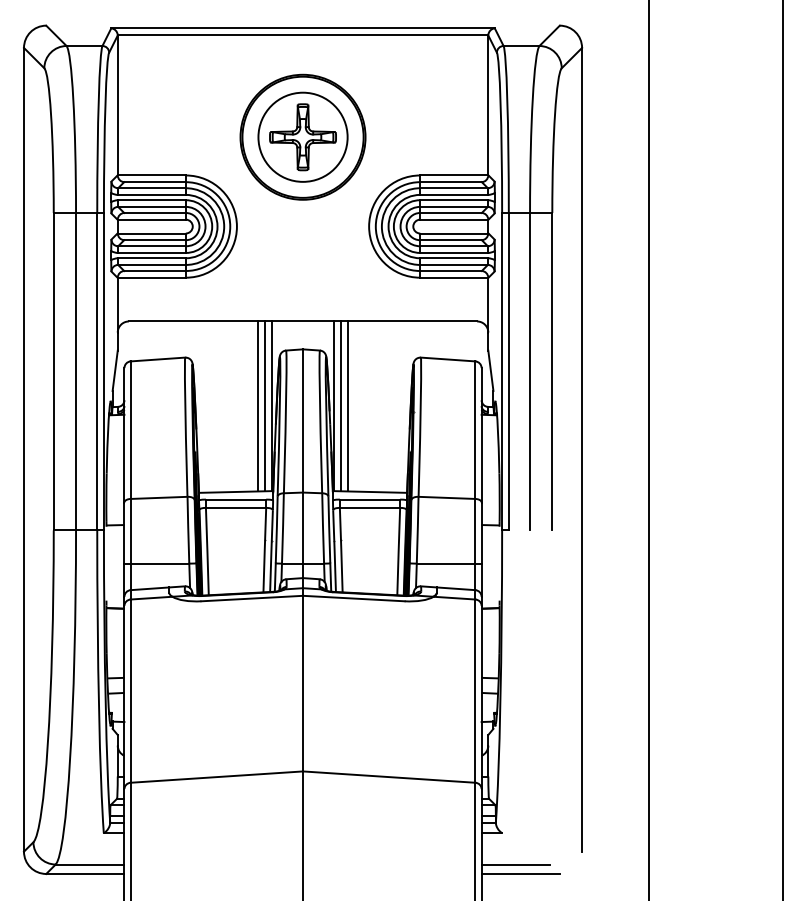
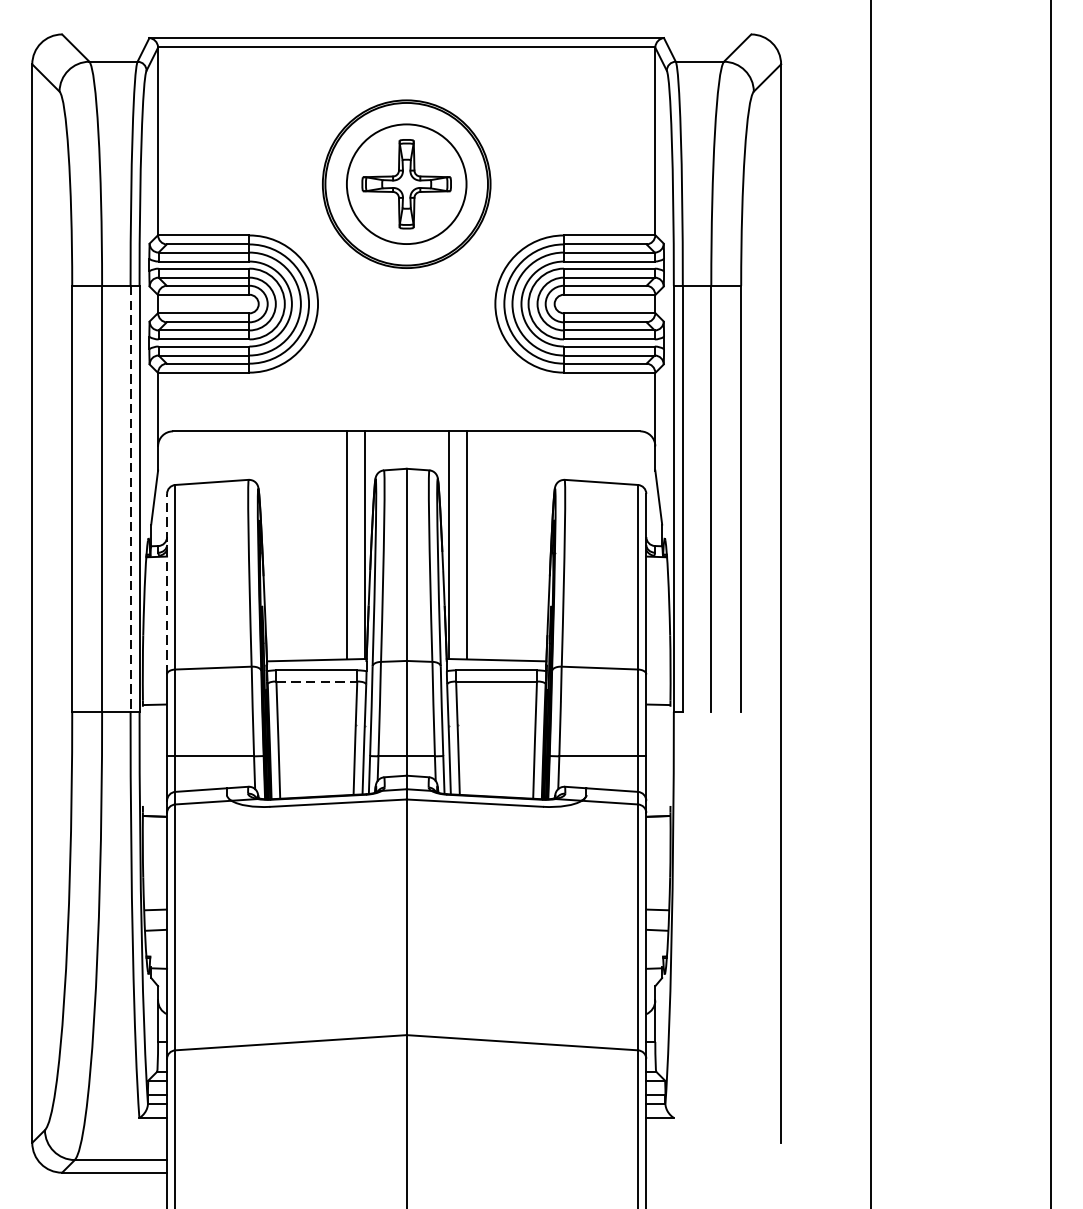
line: (97, 371) -> (130, 498), solid -> dashed
line: (265, 406) -> (356, 545), removed
line: (340, 406) -> (456, 545), removed
line: (124, 434) -> (167, 583), solid -> dashed
line: (236, 507) -> (317, 680), solid -> dashed
line: (515, 864) -> (691, 1160), removed
line: (520, 873) -> (698, 1172), removed

